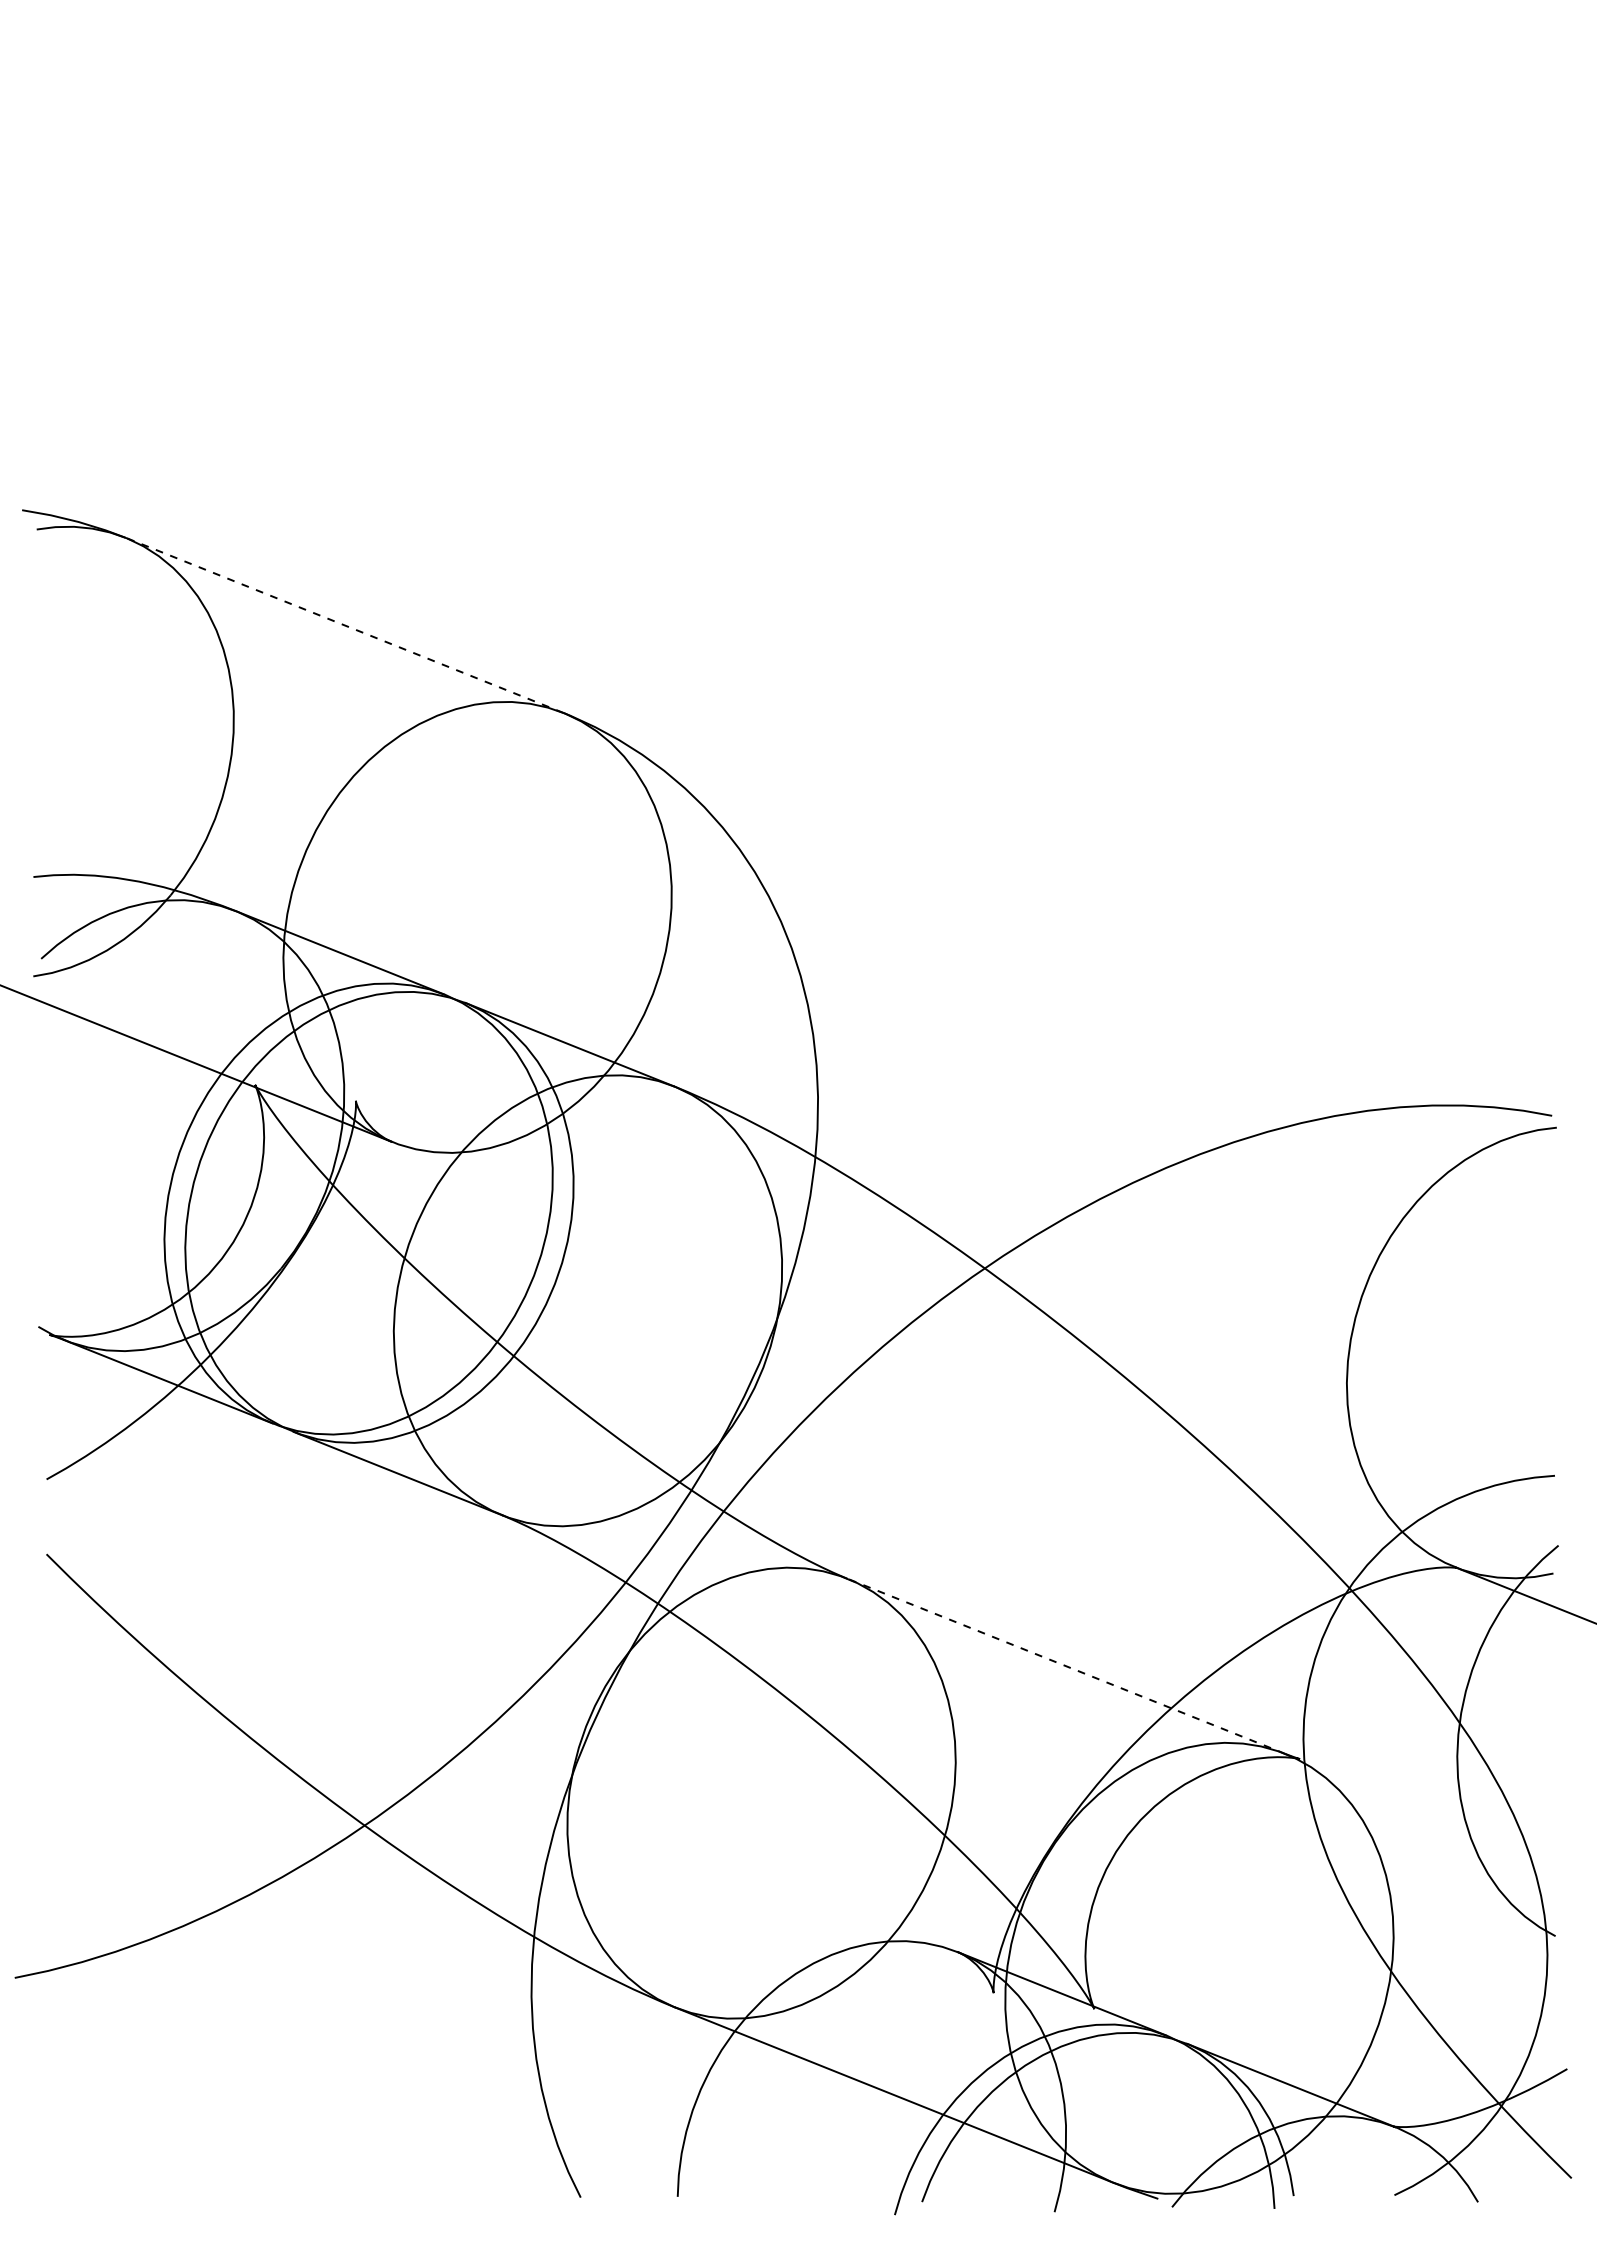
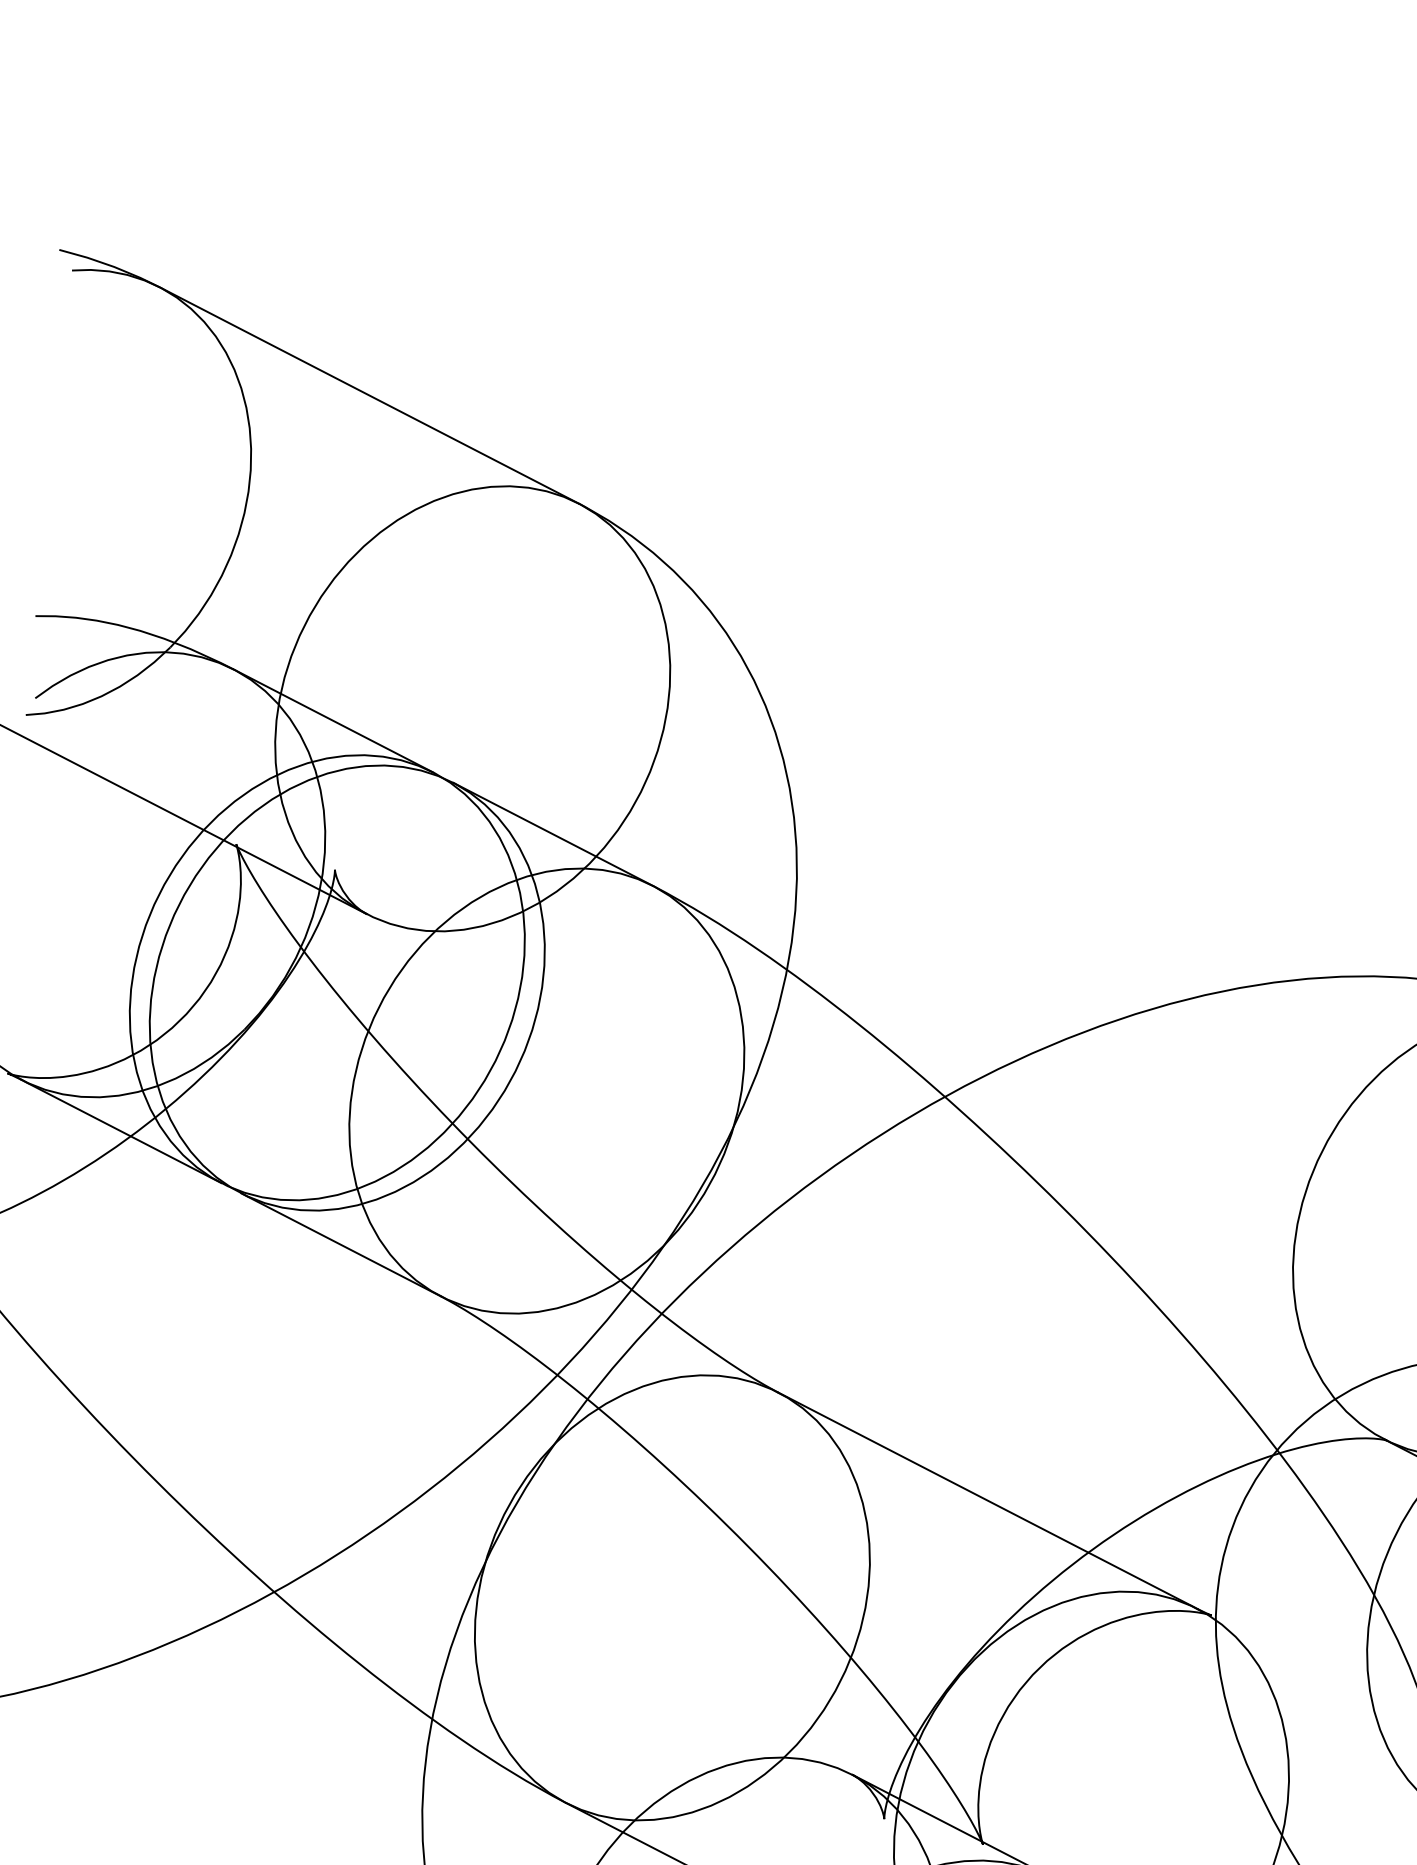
line: (344, 625) -> (369, 395), dashed -> solid
line: (1066, 1666) -> (988, 1500), dashed -> solid

